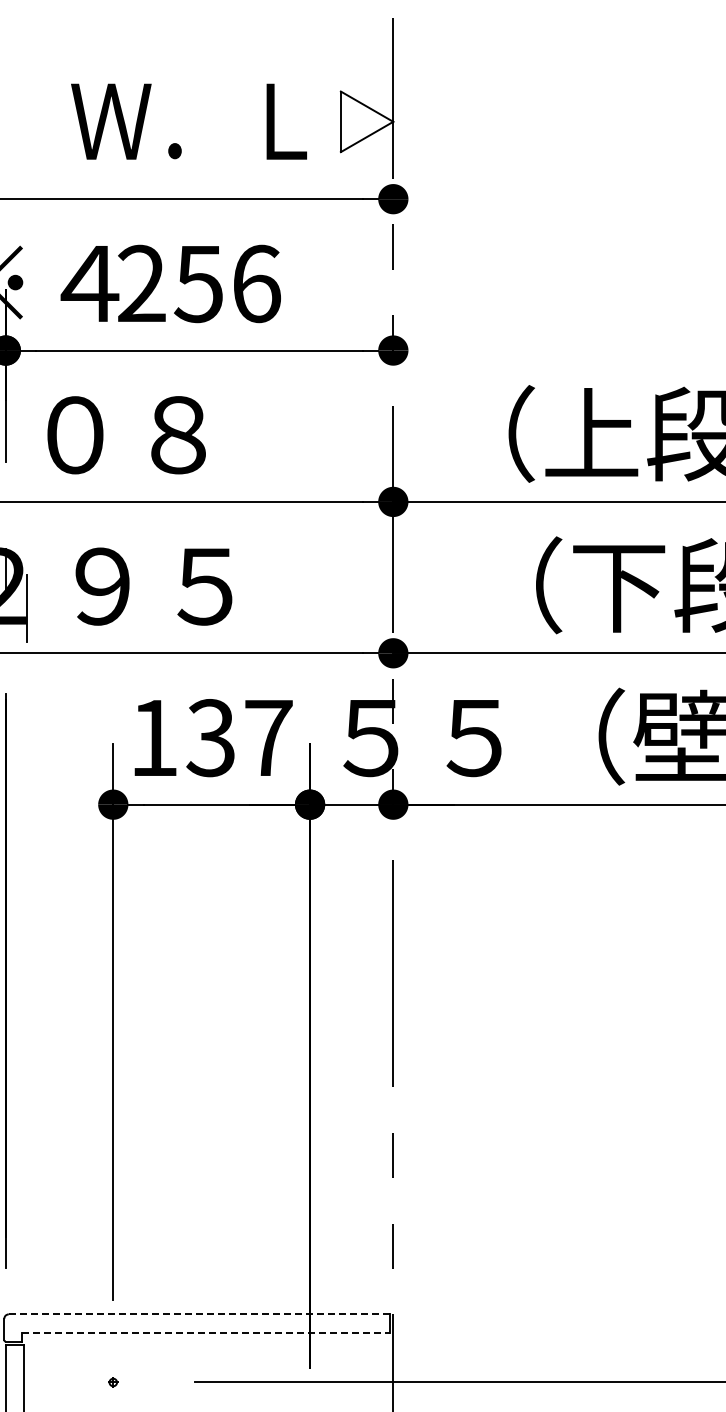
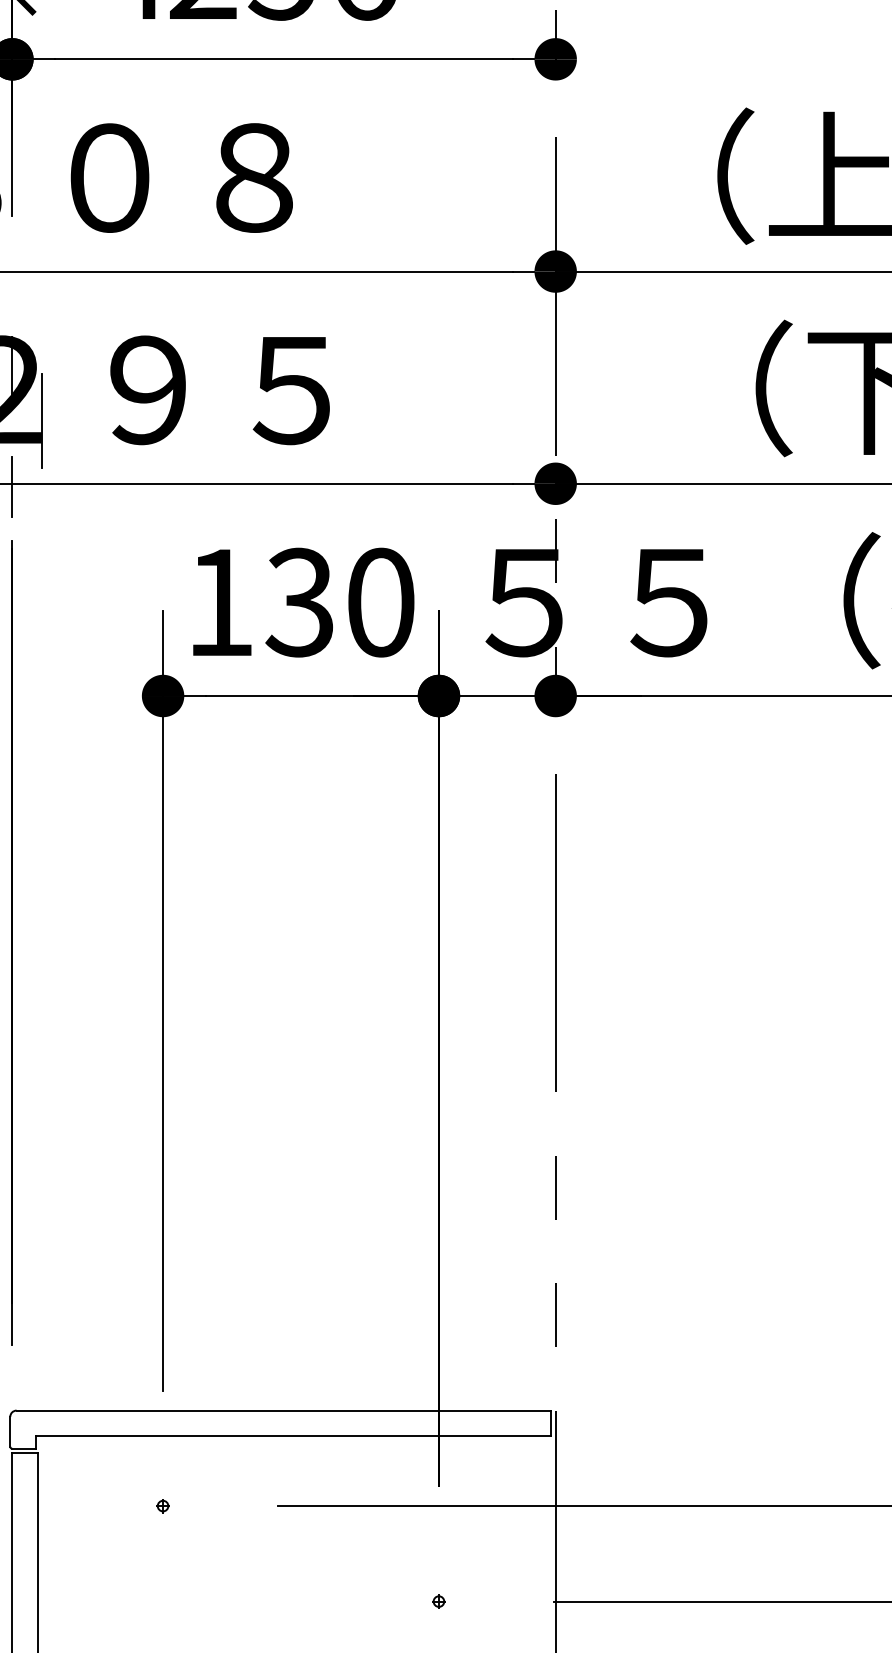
line: (5, 655) -> (11, 486), added
text: (268, 738) -> (380, 603), 137 -> 130
line: (199, 1314) -> (283, 1410), dashed -> solid
line: (206, 1332) -> (293, 1436), dashed -> solid

